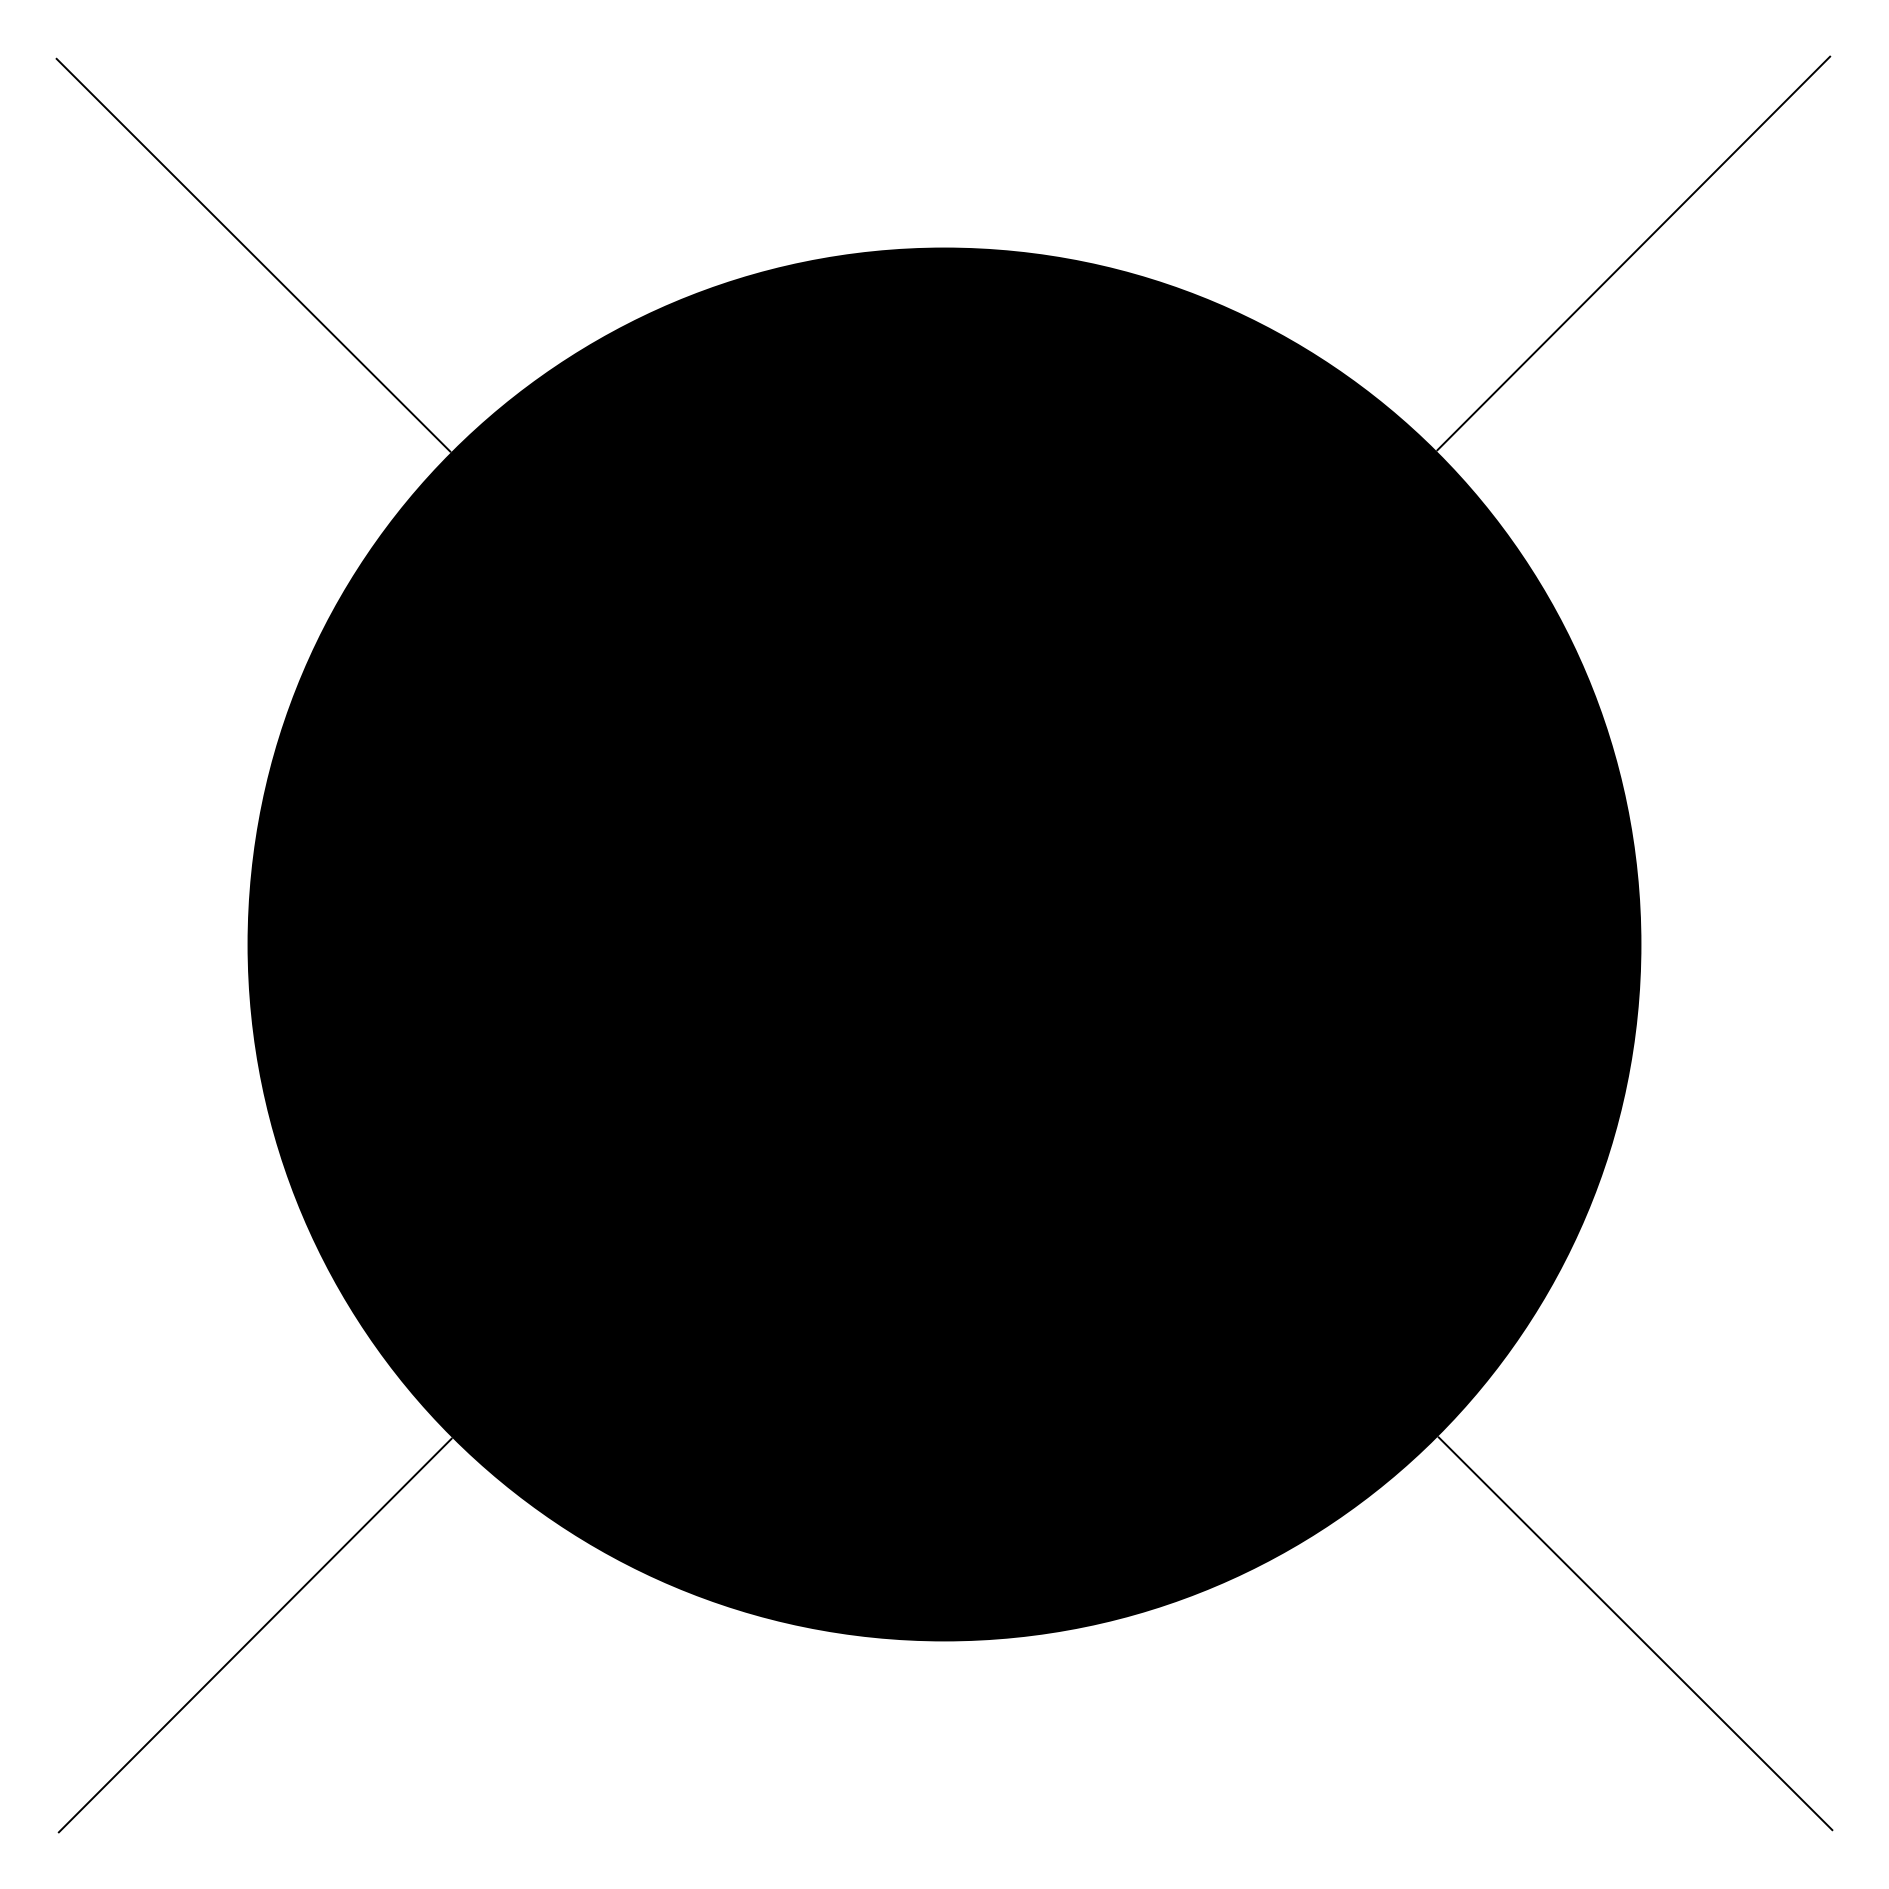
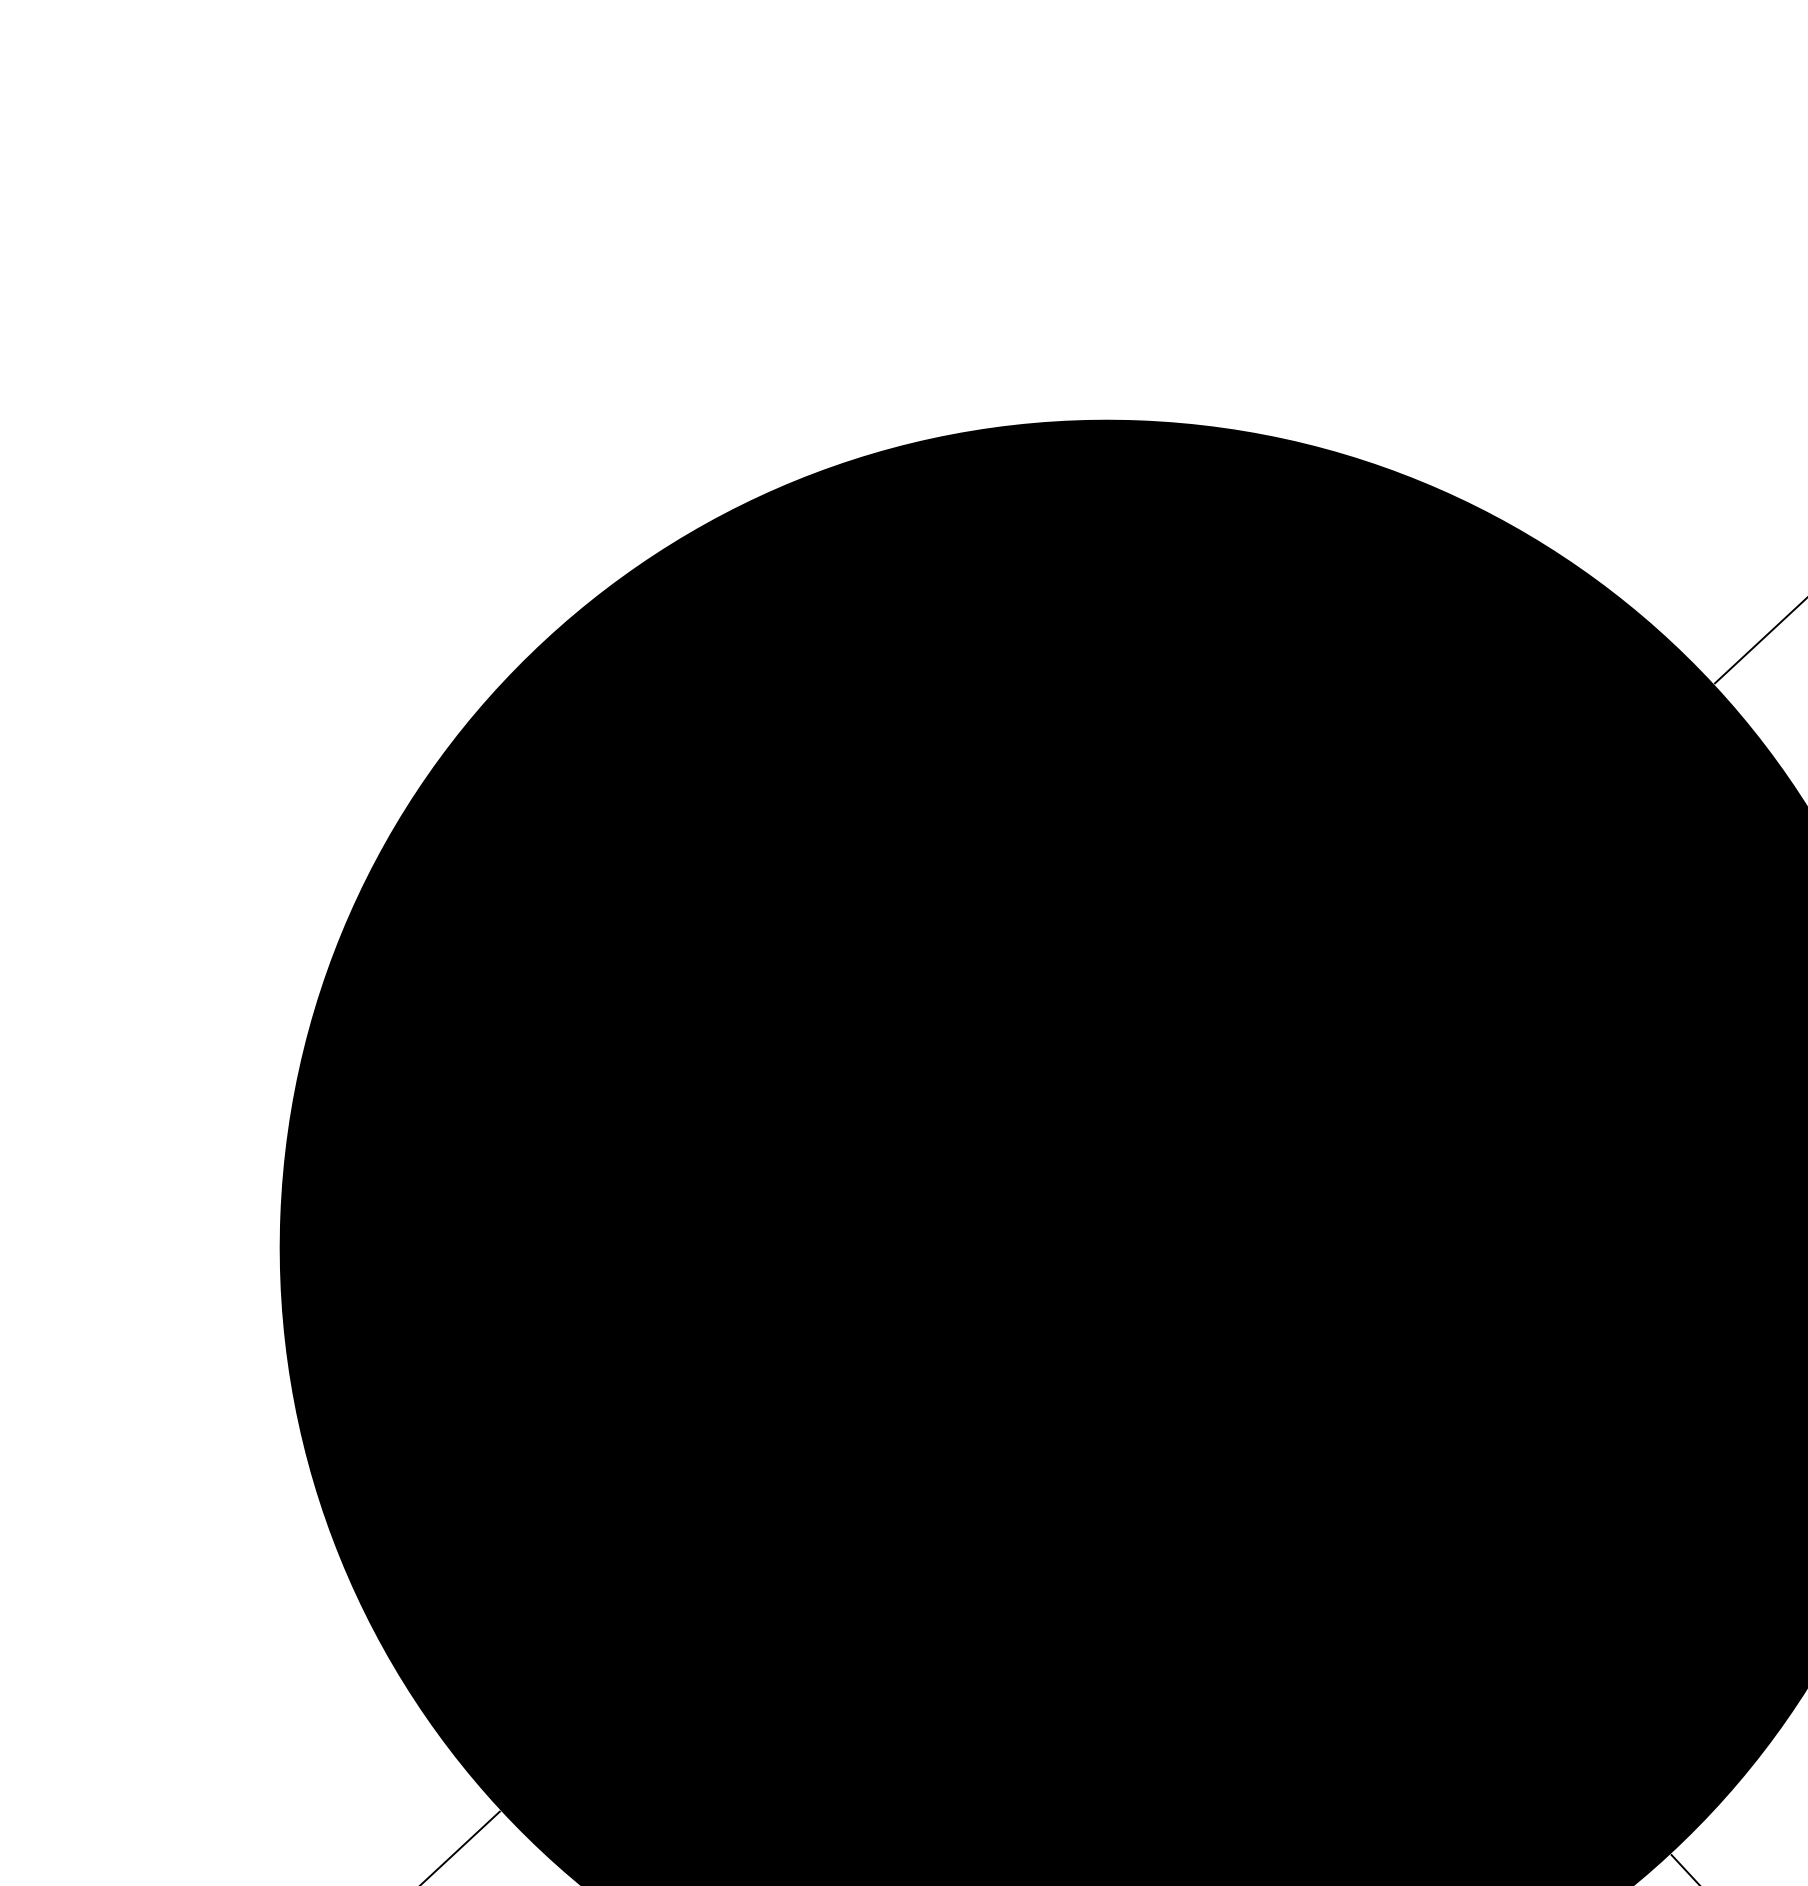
line: (253, 254) -> (318, 396), removed

